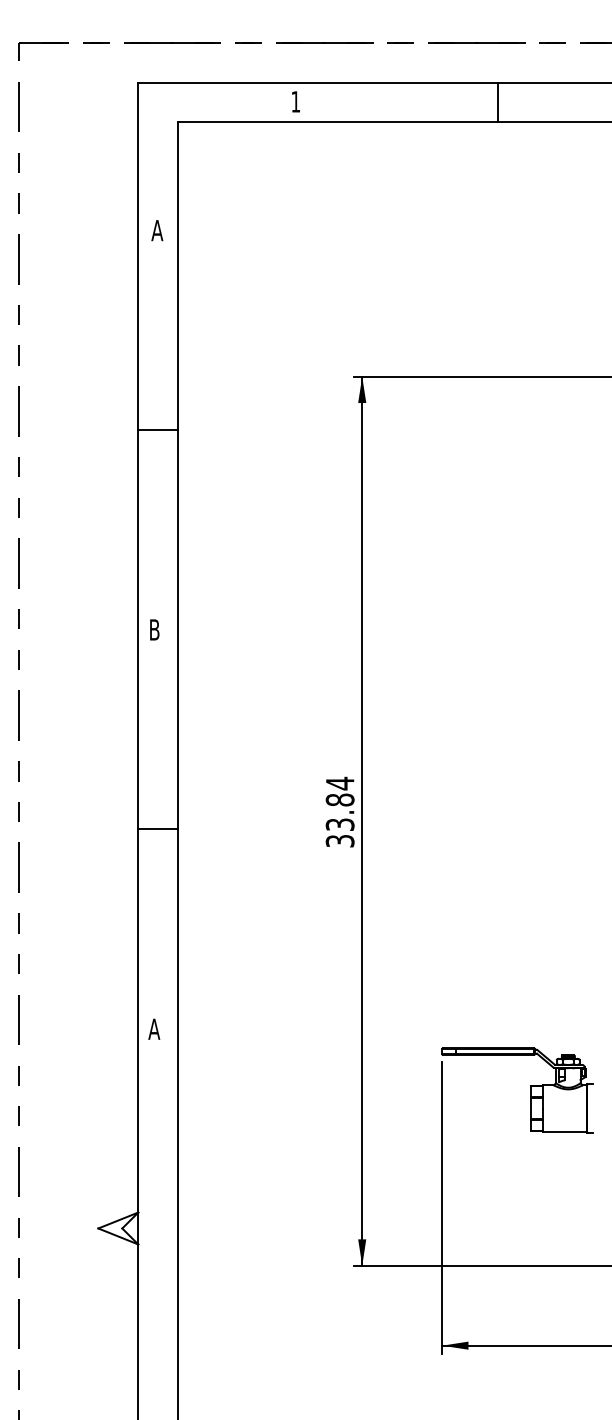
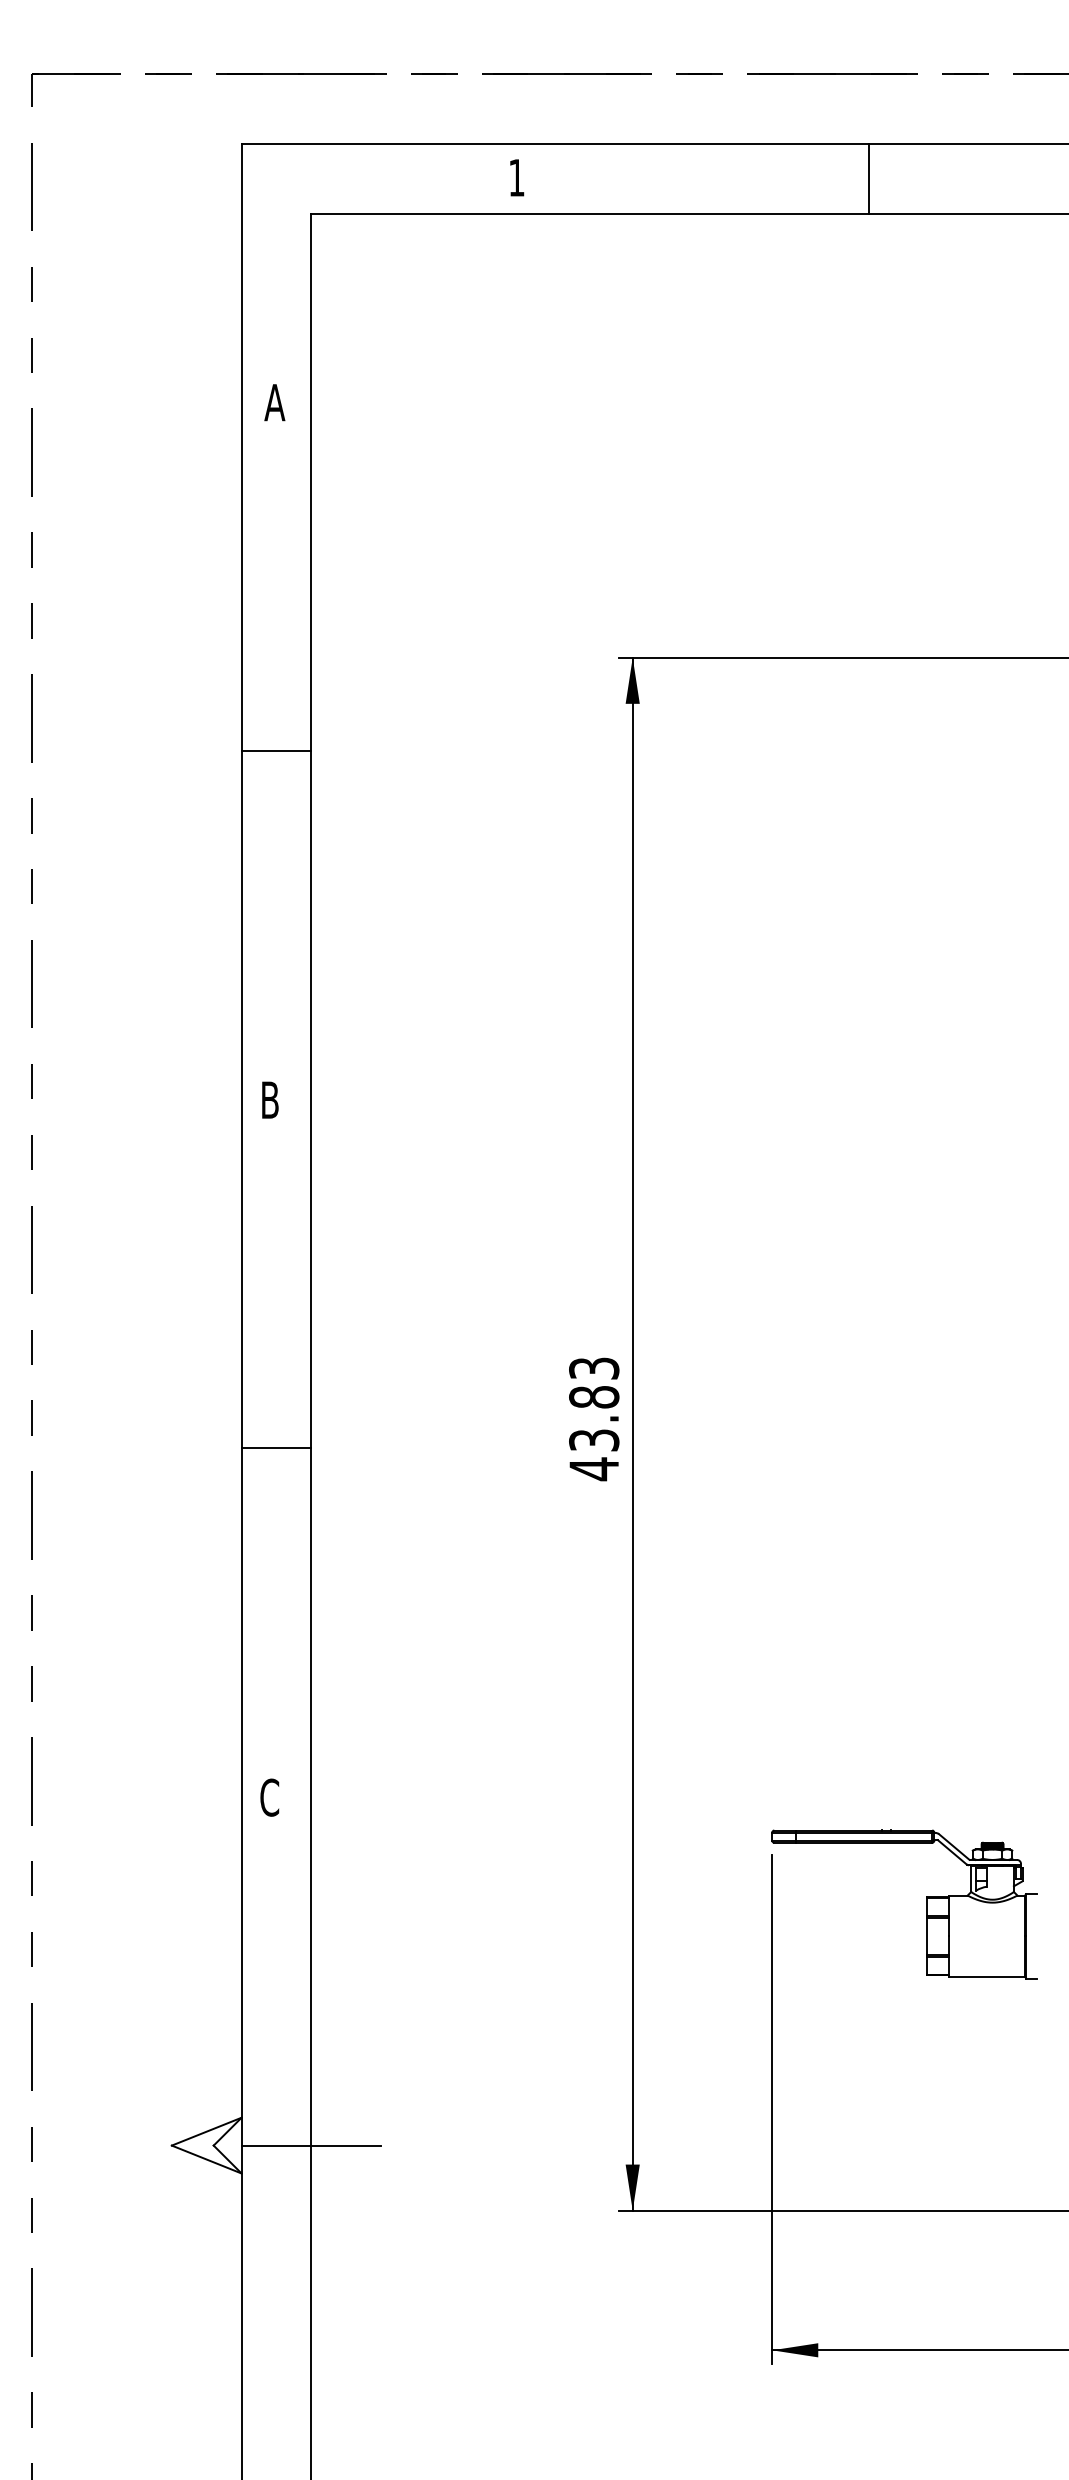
text: (339, 812) -> (593, 1419), 33.84 -> 43.83
text: (154, 1029) -> (269, 1798), A -> C
line: (178, 1228) -> (311, 2145), added

